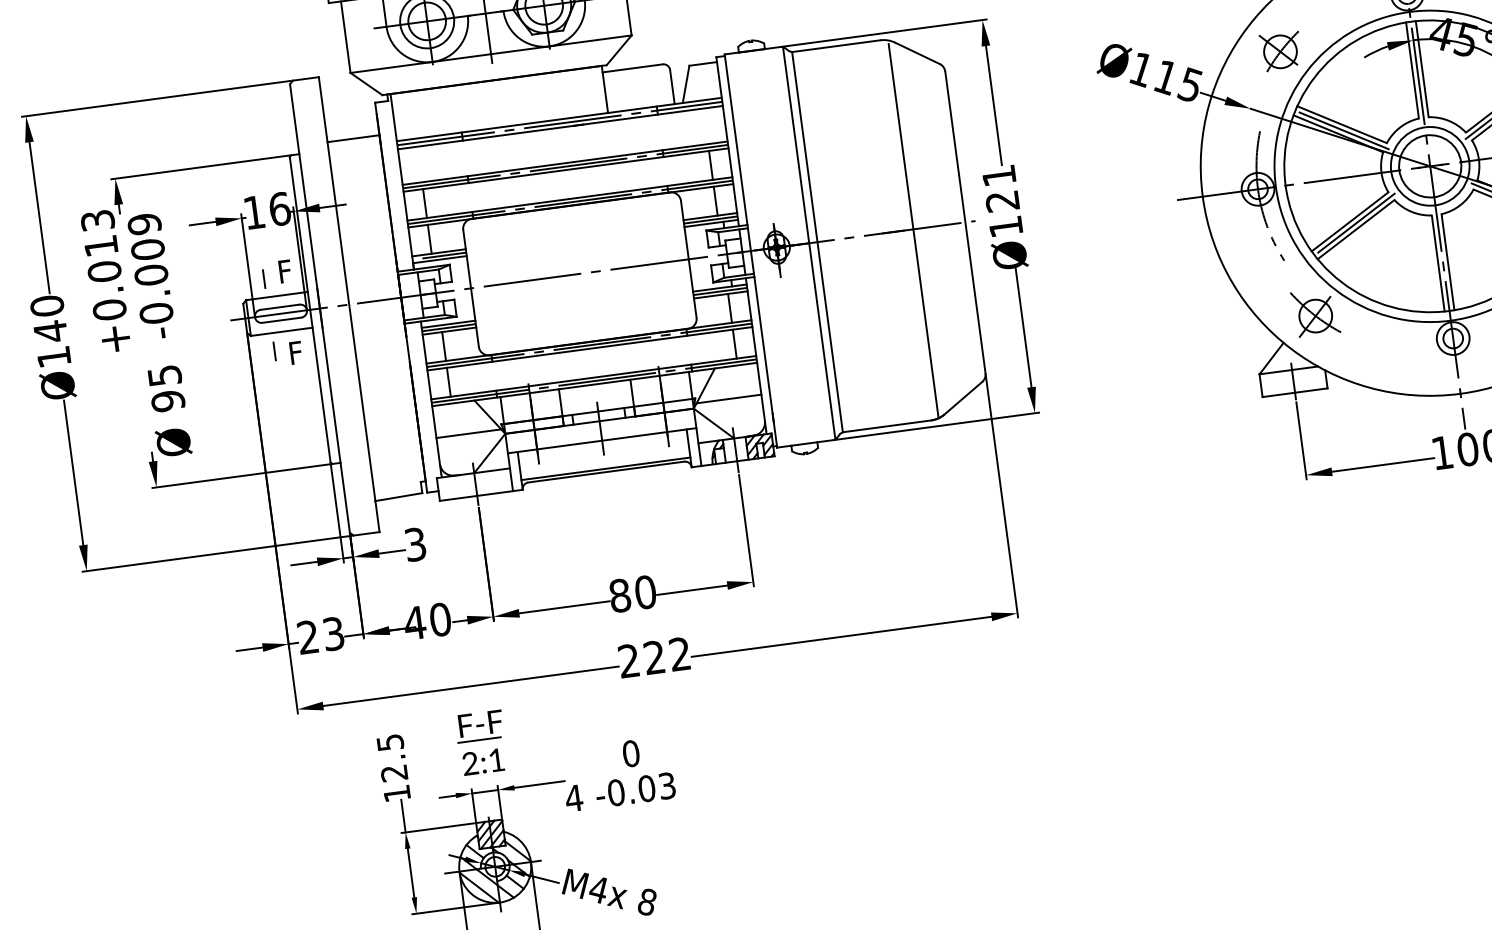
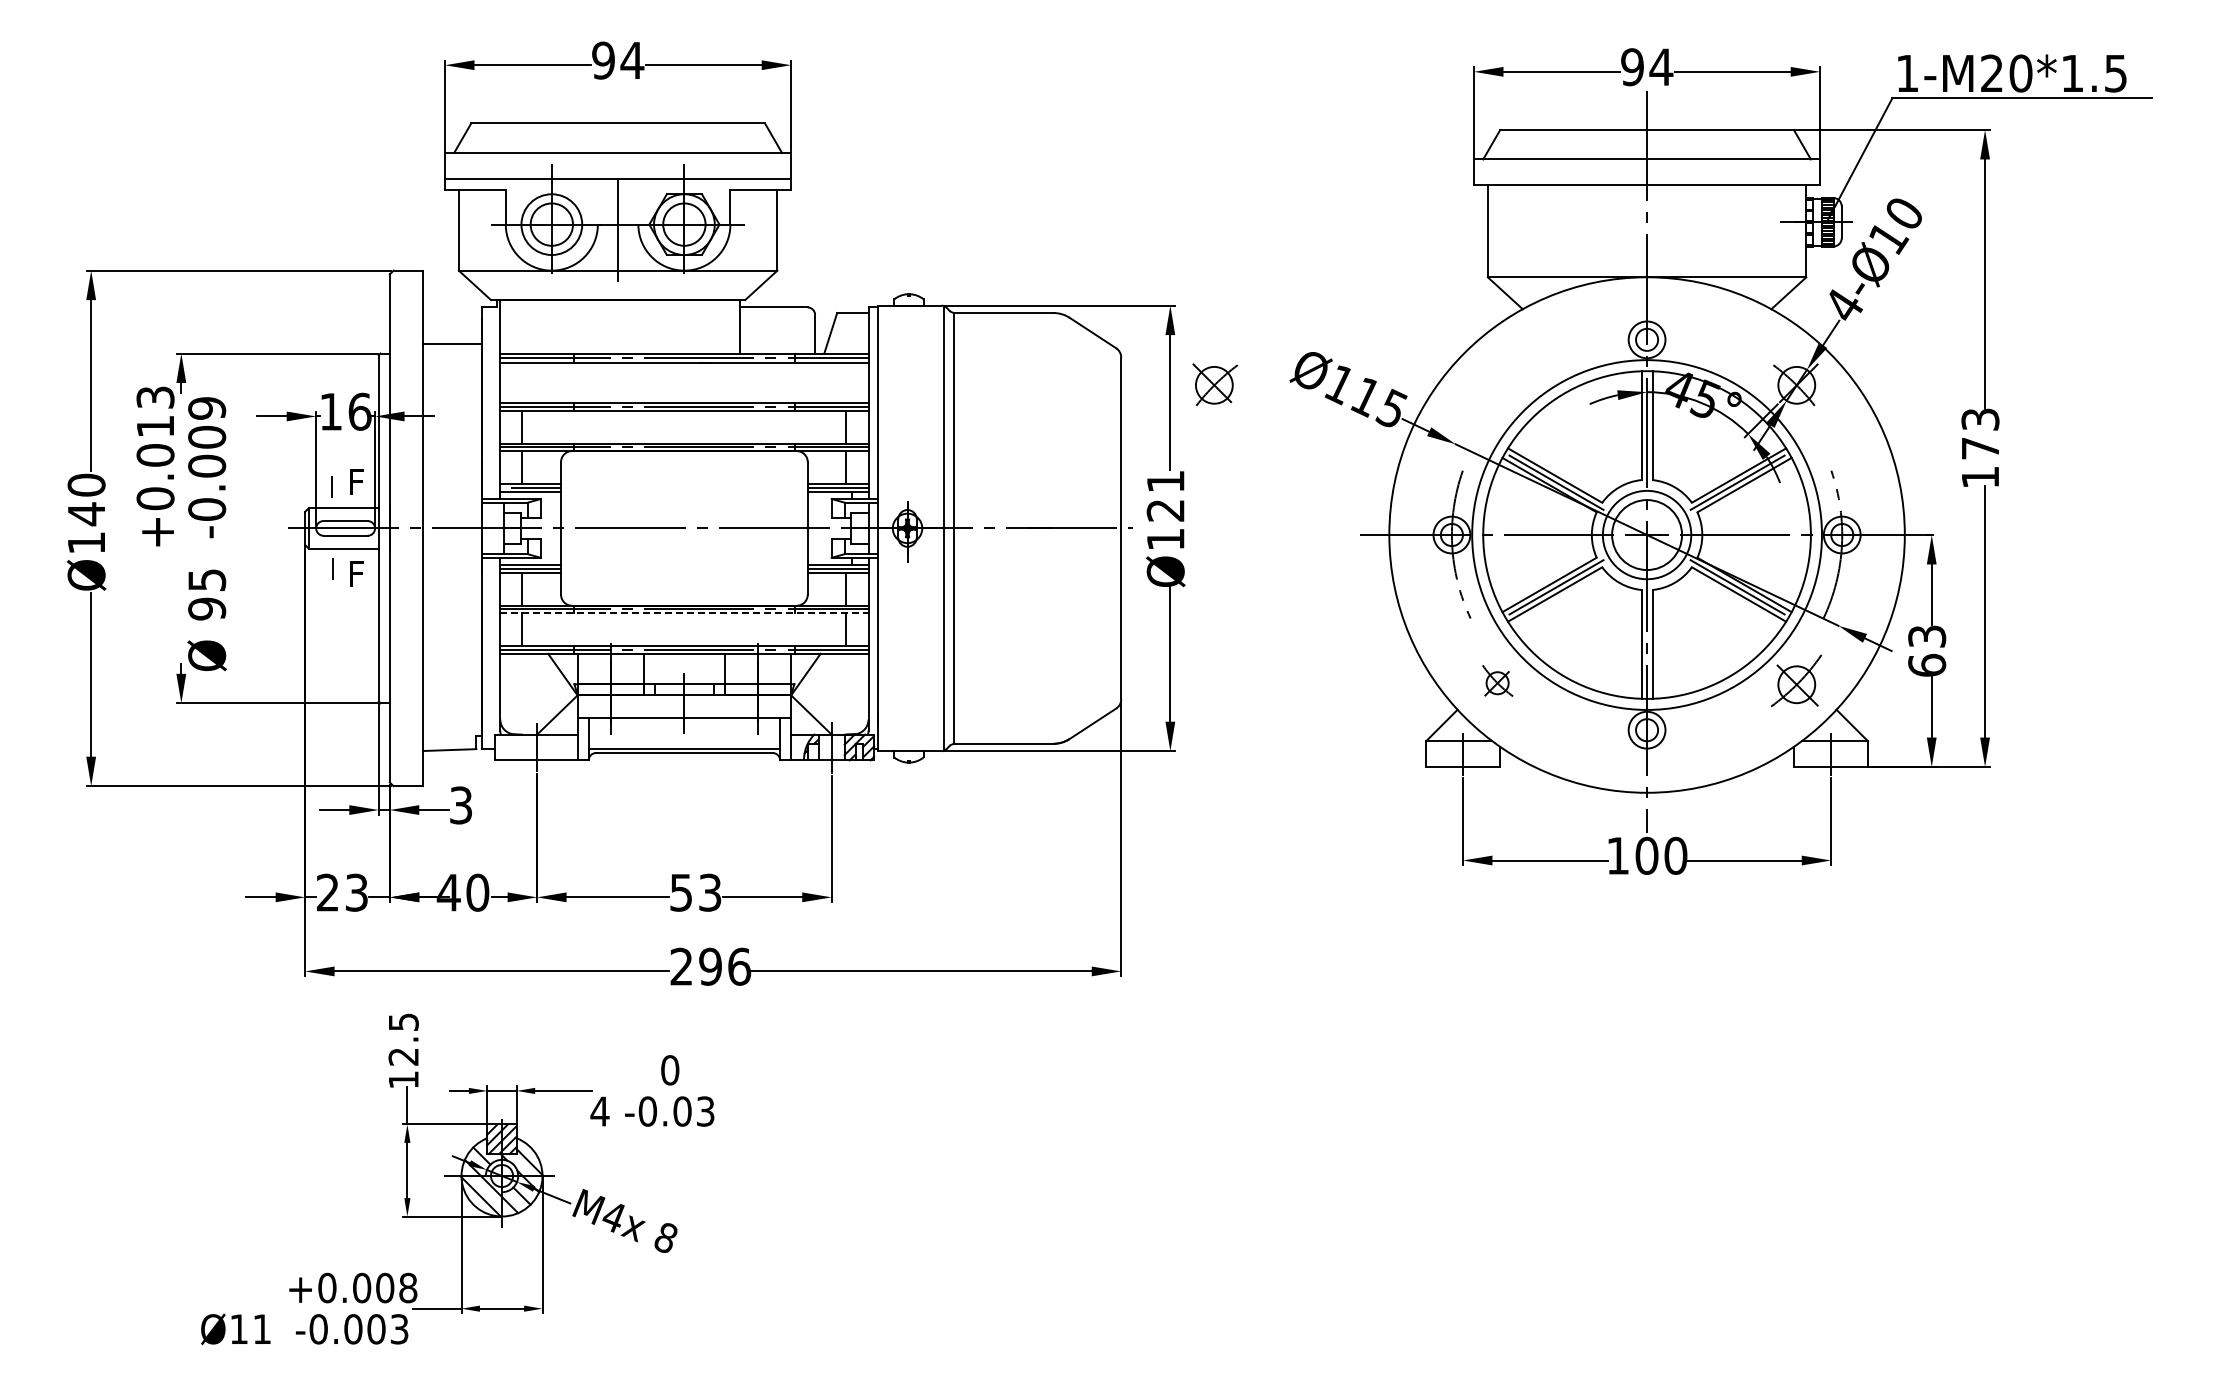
part: (1280, 51) -> (1214, 384), moved
line: (913, 231) -> (1062, 530), removed
part: (1315, 312) -> (1497, 680), size x0.6
line: (590, 348) -> (684, 613), solid -> dashed
line: (728, 398) -> (831, 689), removed
line: (468, 433) -> (536, 689), removed
text: (632, 593) -> (695, 892), 80 -> 53
text: (667, 655) -> (725, 966), 222 -> 296
part: (480, 743) -> (504, 1036), removed

